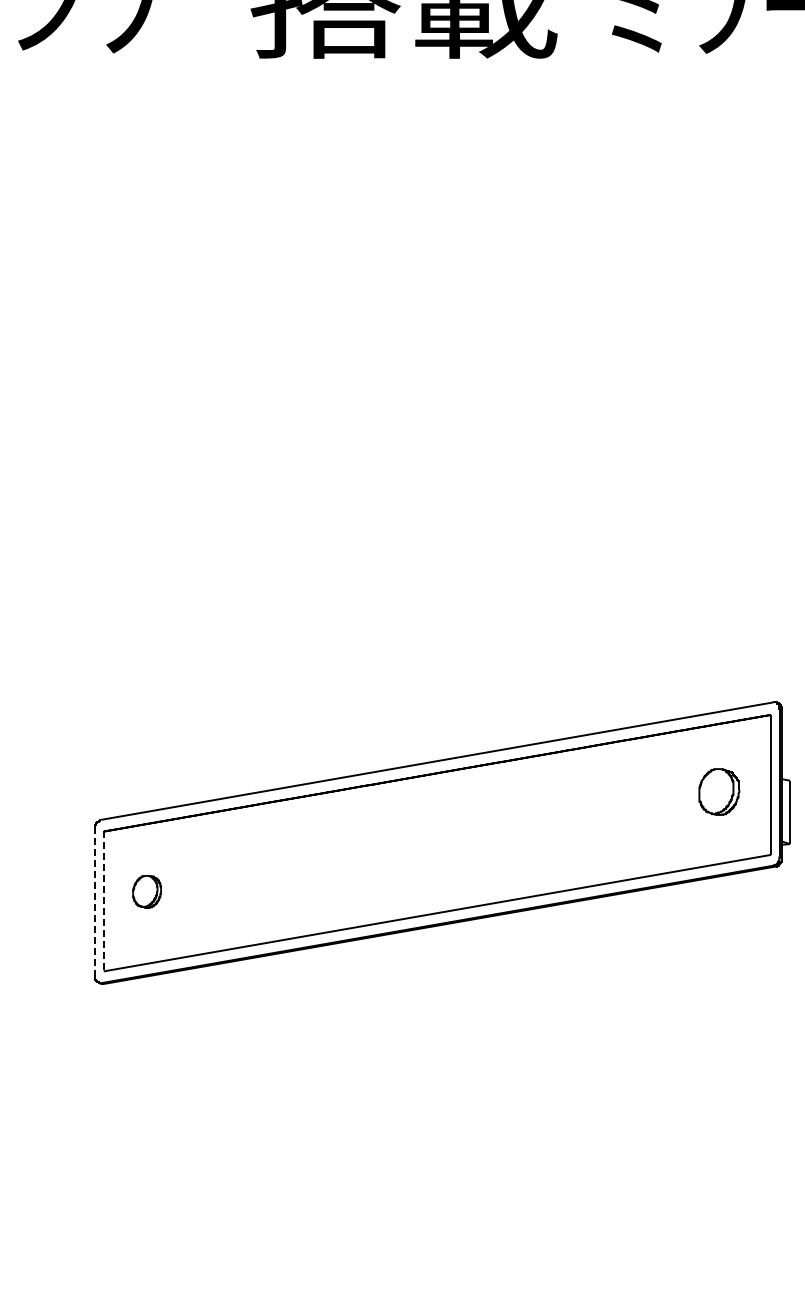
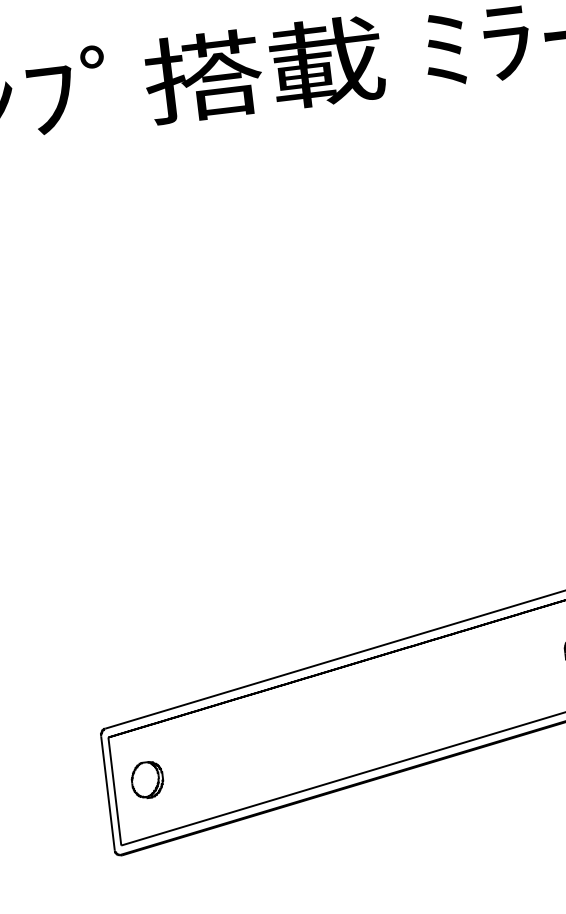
part: (146, 891) -> (146, 779), size x1.43
line: (103, 901) -> (114, 791), dashed -> solid
line: (94, 902) -> (107, 793), dashed -> solid

